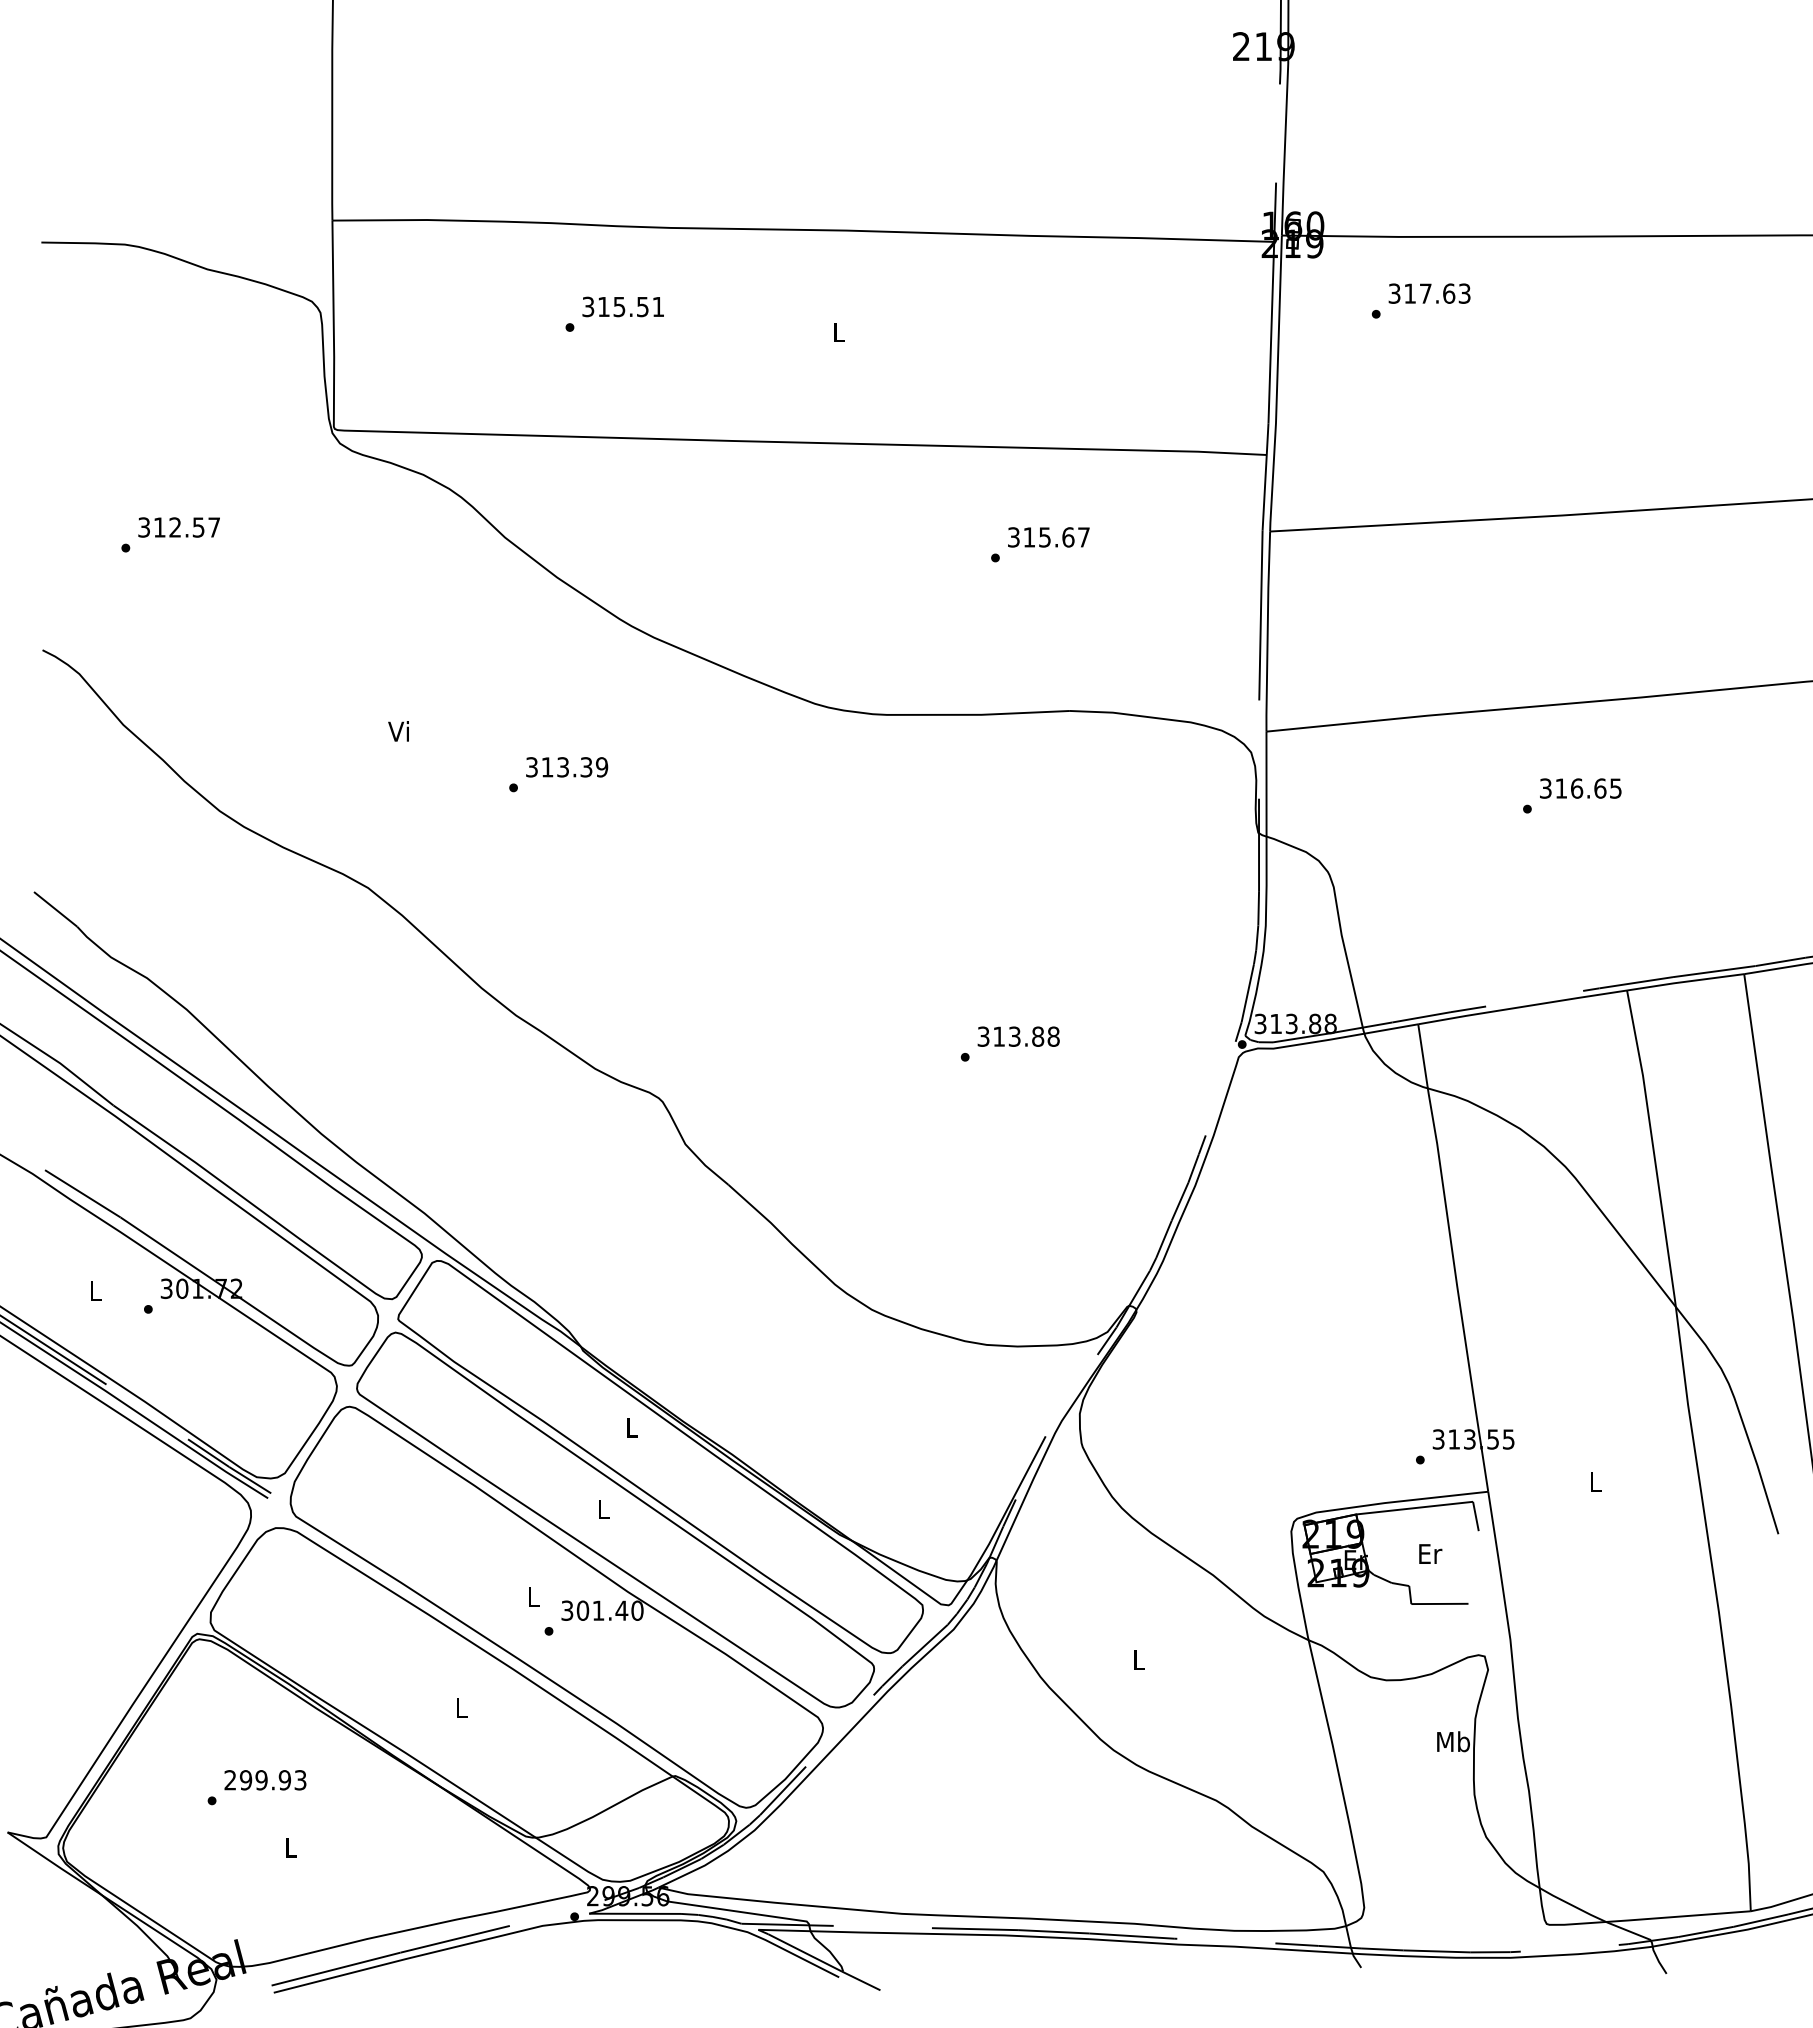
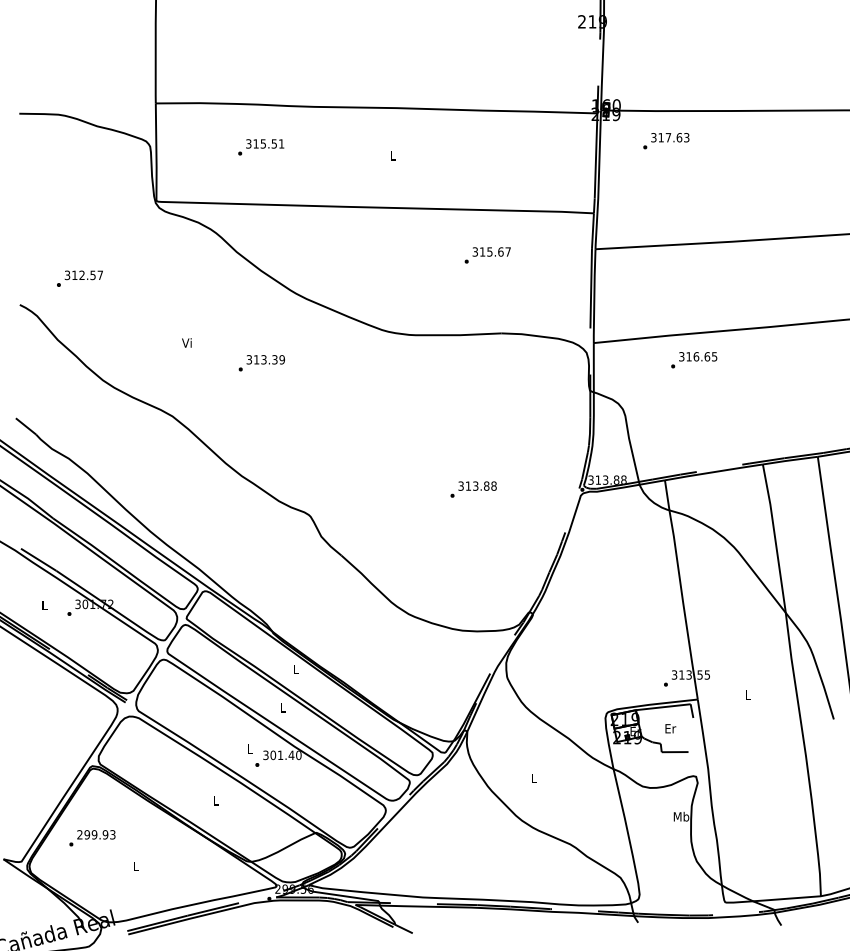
text: (615, 314) -> (261, 147), moved
text: (169, 534) -> (79, 278), moved
text: (1572, 796) -> (694, 360), moved
text: (257, 1788) -> (92, 838), moved

